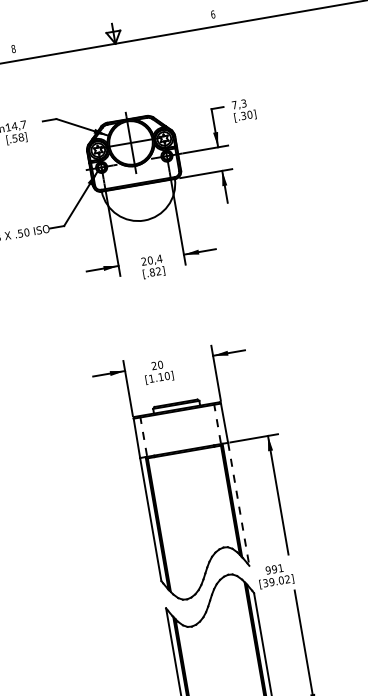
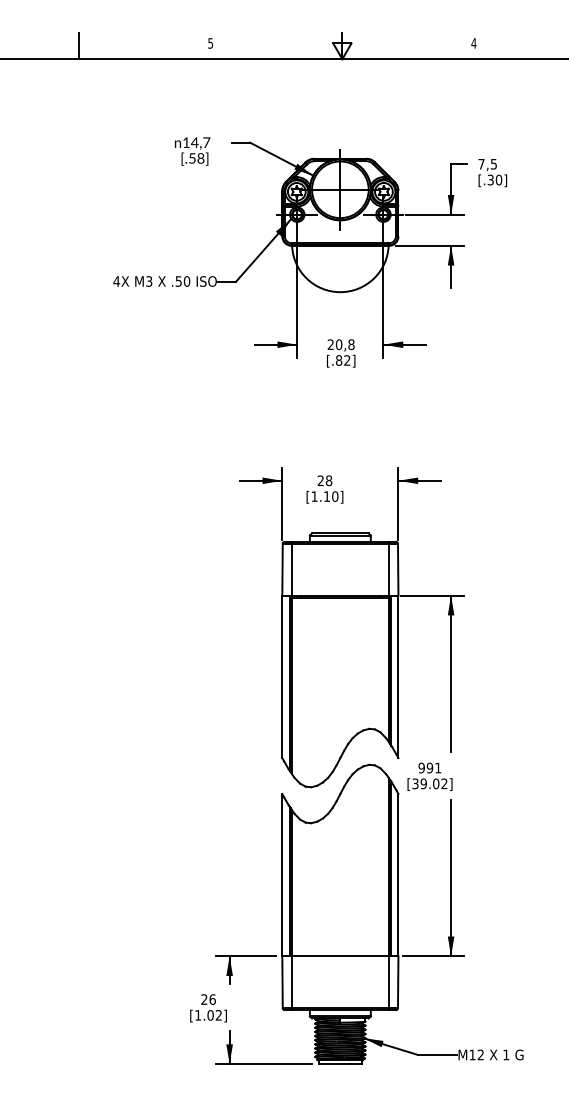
text: (212, 14) -> (473, 43), 6 -> 4
text: (13, 49) -> (210, 43), 8 -> 5
text: (243, 102) -> (493, 163), 7,3 -> 7,5
text: (159, 258) -> (351, 344), 20,4 -> 20,8
text: (160, 364) -> (328, 480), 20 -> 28
line: (217, 423) -> (389, 568), dashed -> solid
line: (143, 436) -> (291, 568), dashed -> solid
line: (238, 504) -> (398, 677), dashed -> solid

